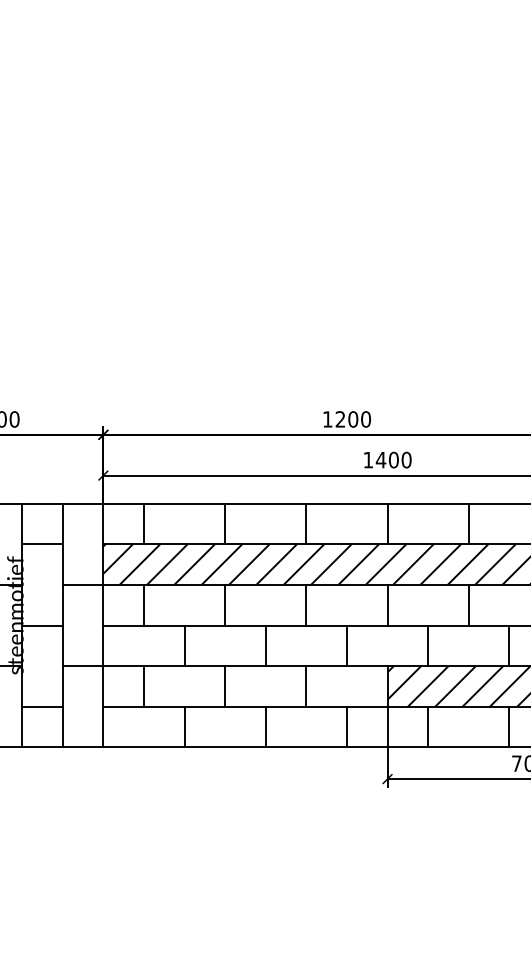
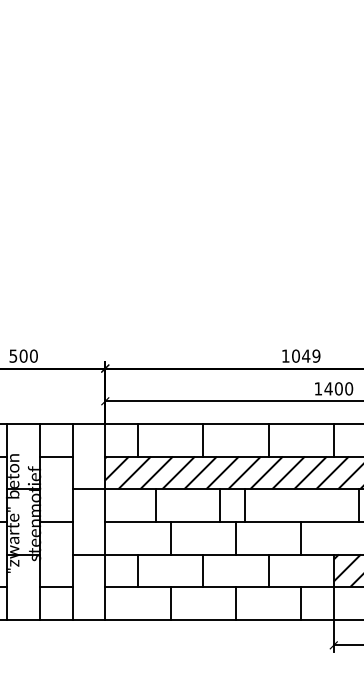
text: (352, 419) -> (305, 356), 1200 -> 1049
line: (143, 604) -> (155, 504), moved
line: (225, 604) -> (220, 504), moved
line: (306, 604) -> (245, 504), moved
line: (387, 604) -> (358, 504), moved

